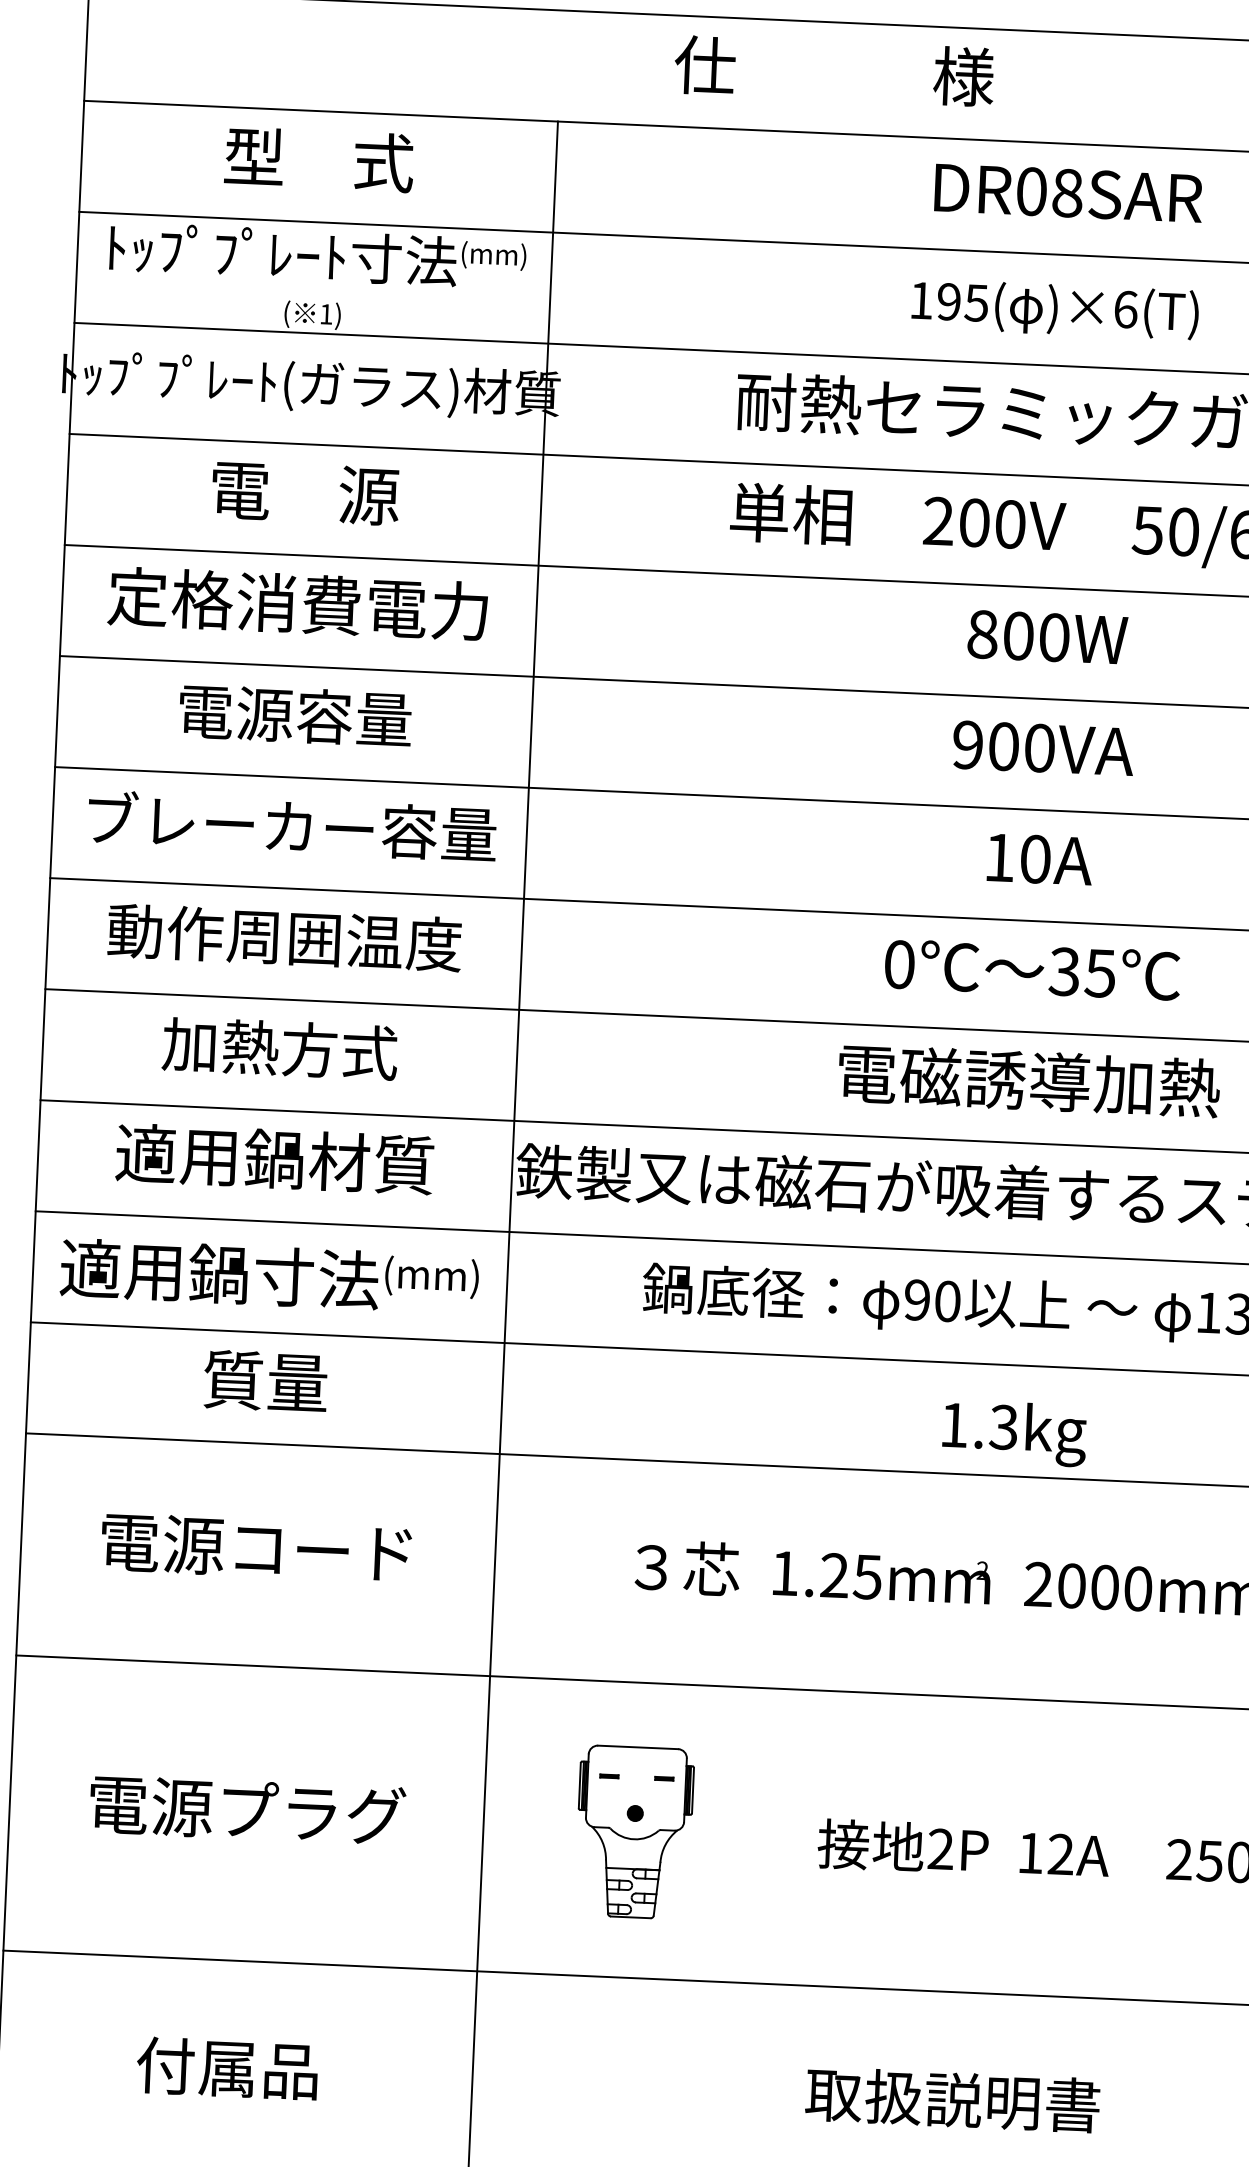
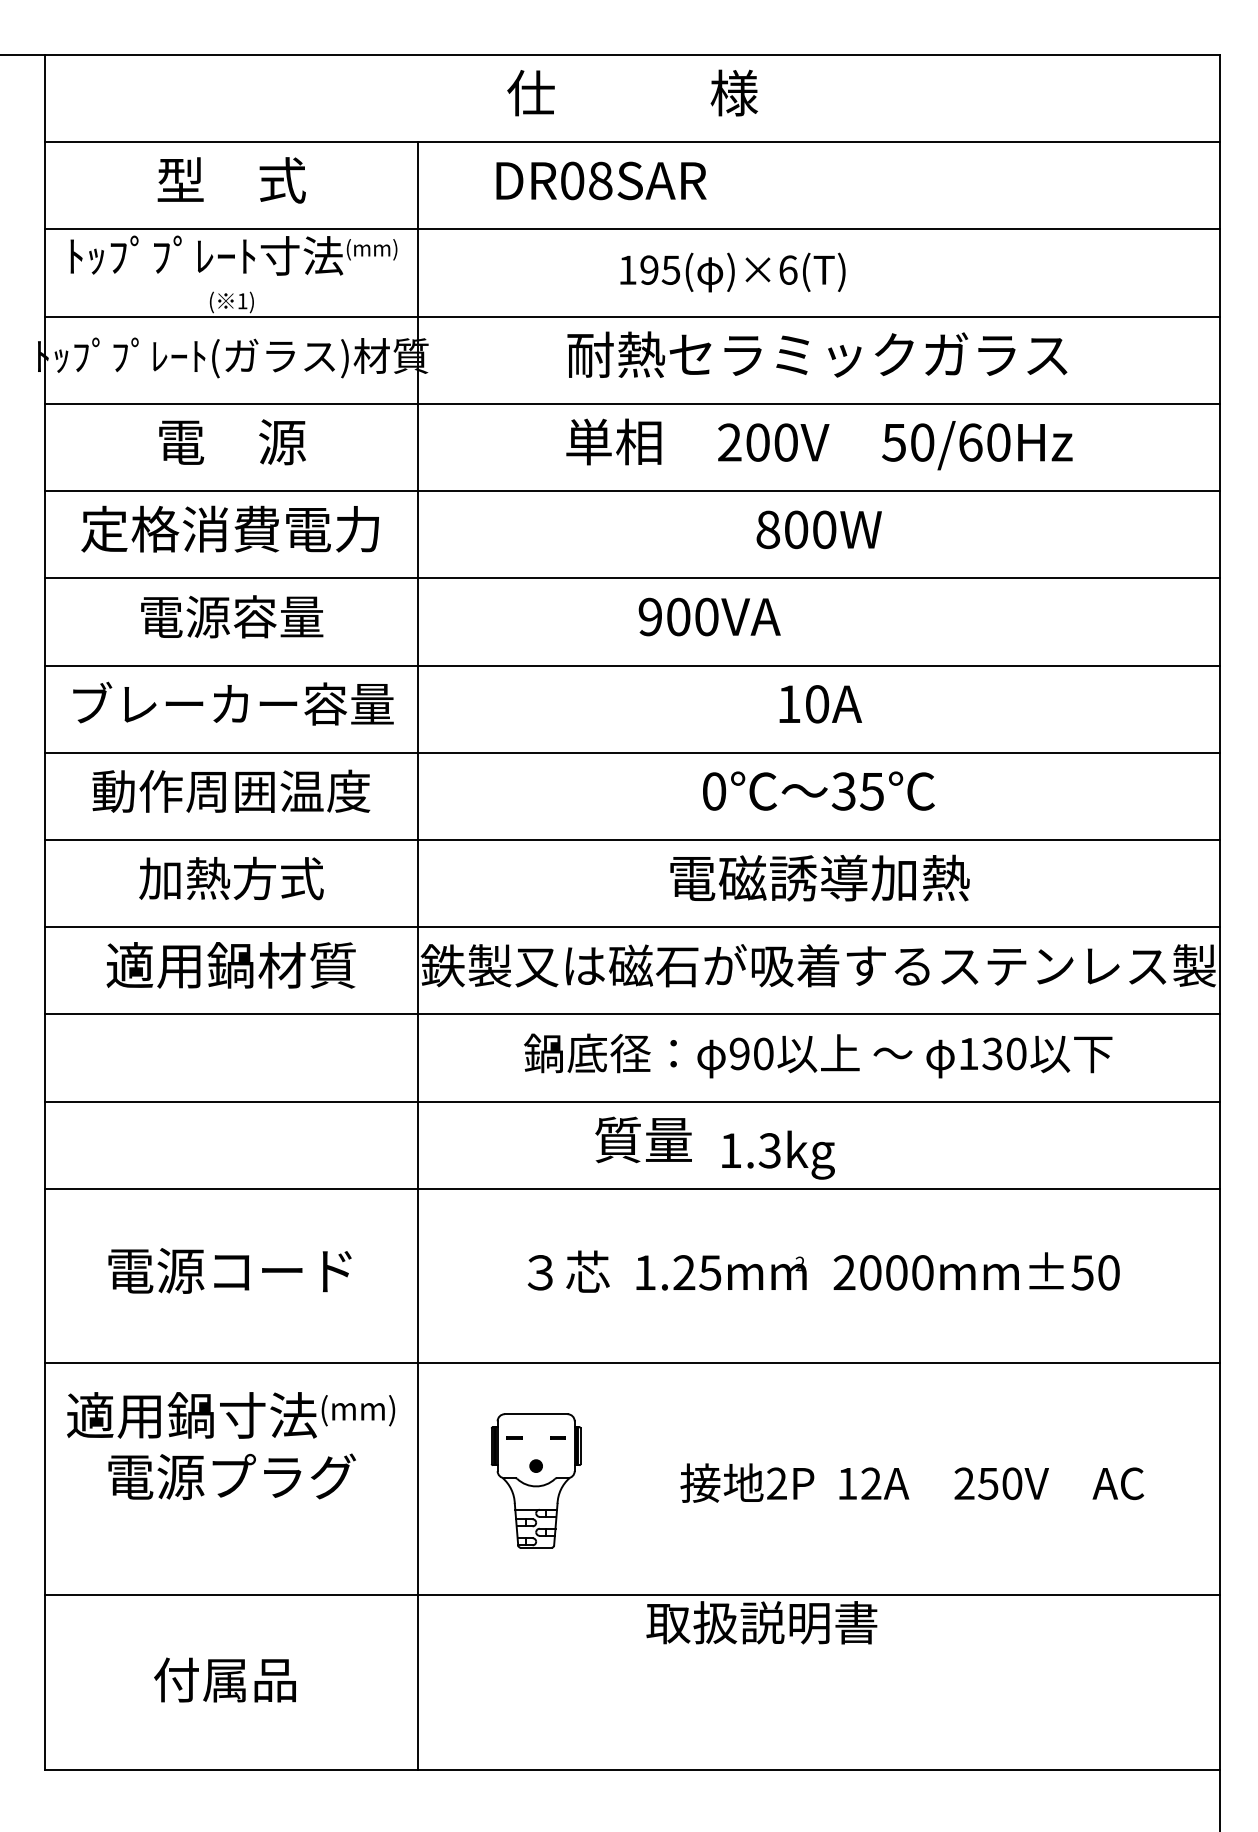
text: (1068, 192) -> (601, 180), moved
text: (1054, 309) -> (732, 272), moved
text: (1043, 747) -> (709, 616), moved
text: (270, 1276) -> (231, 1415), moved
text: (265, 1380) -> (643, 1139), moved
text: (1014, 1432) -> (778, 1154), moved
text: (952, 2099) -> (761, 1622), moved

